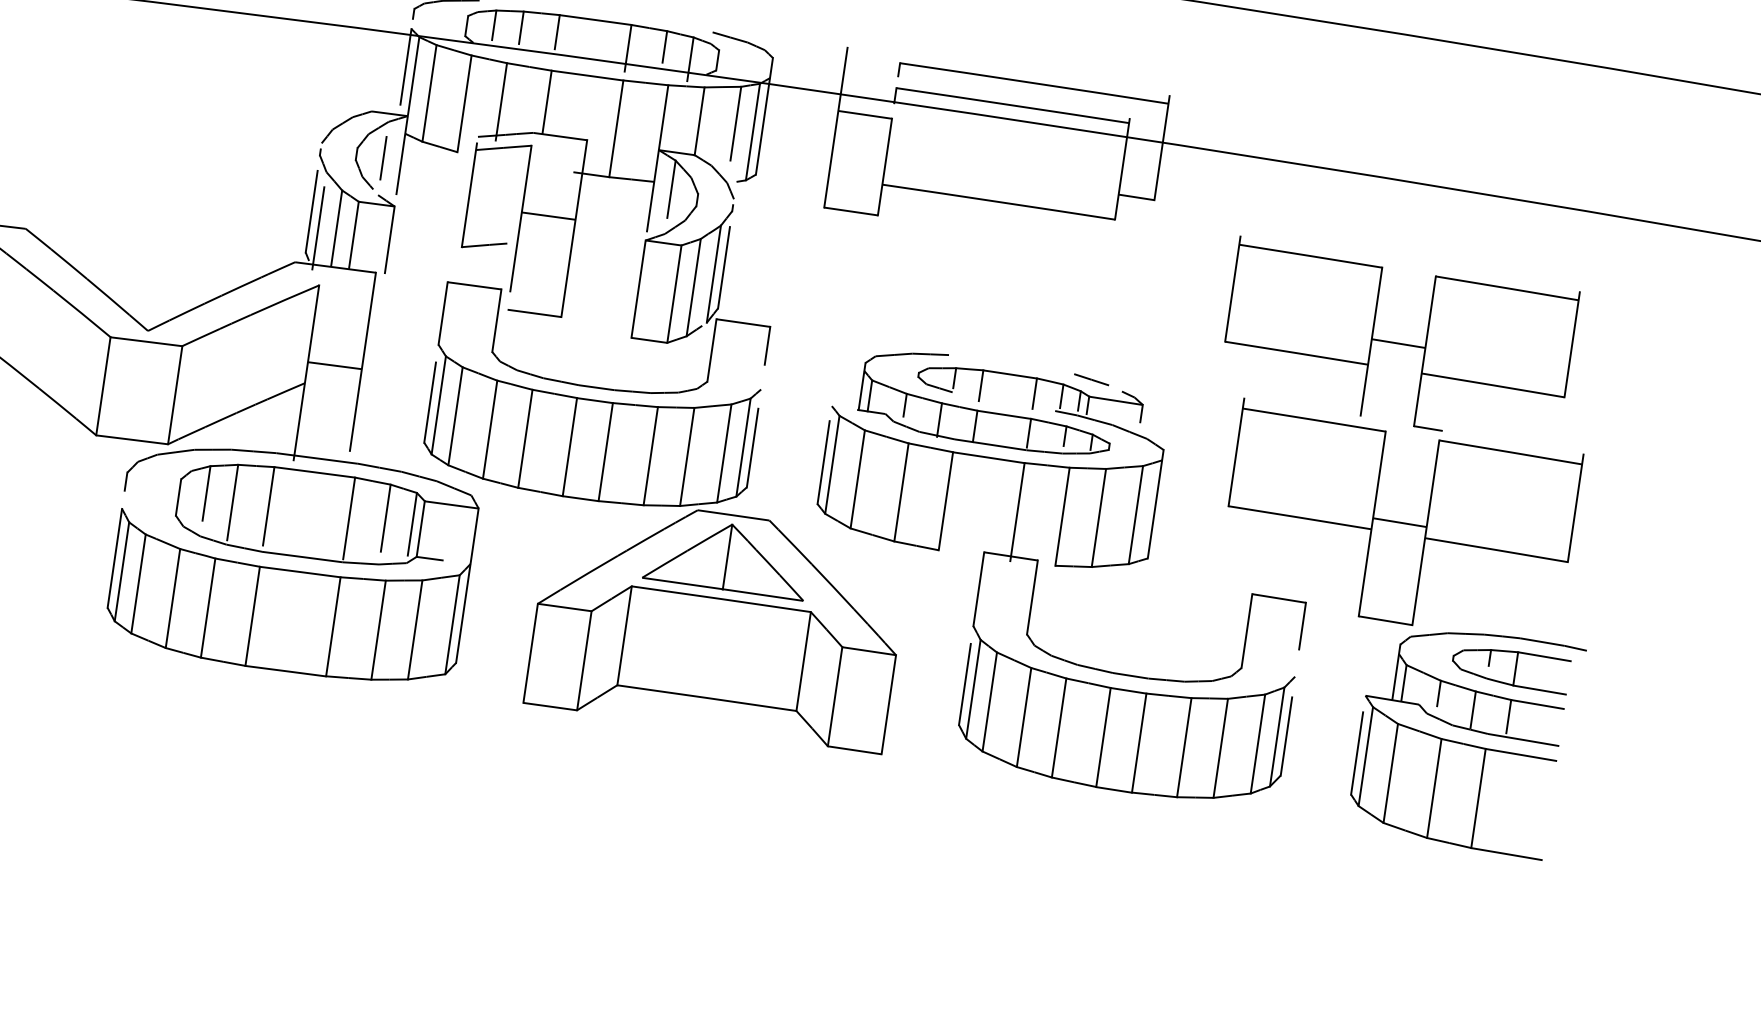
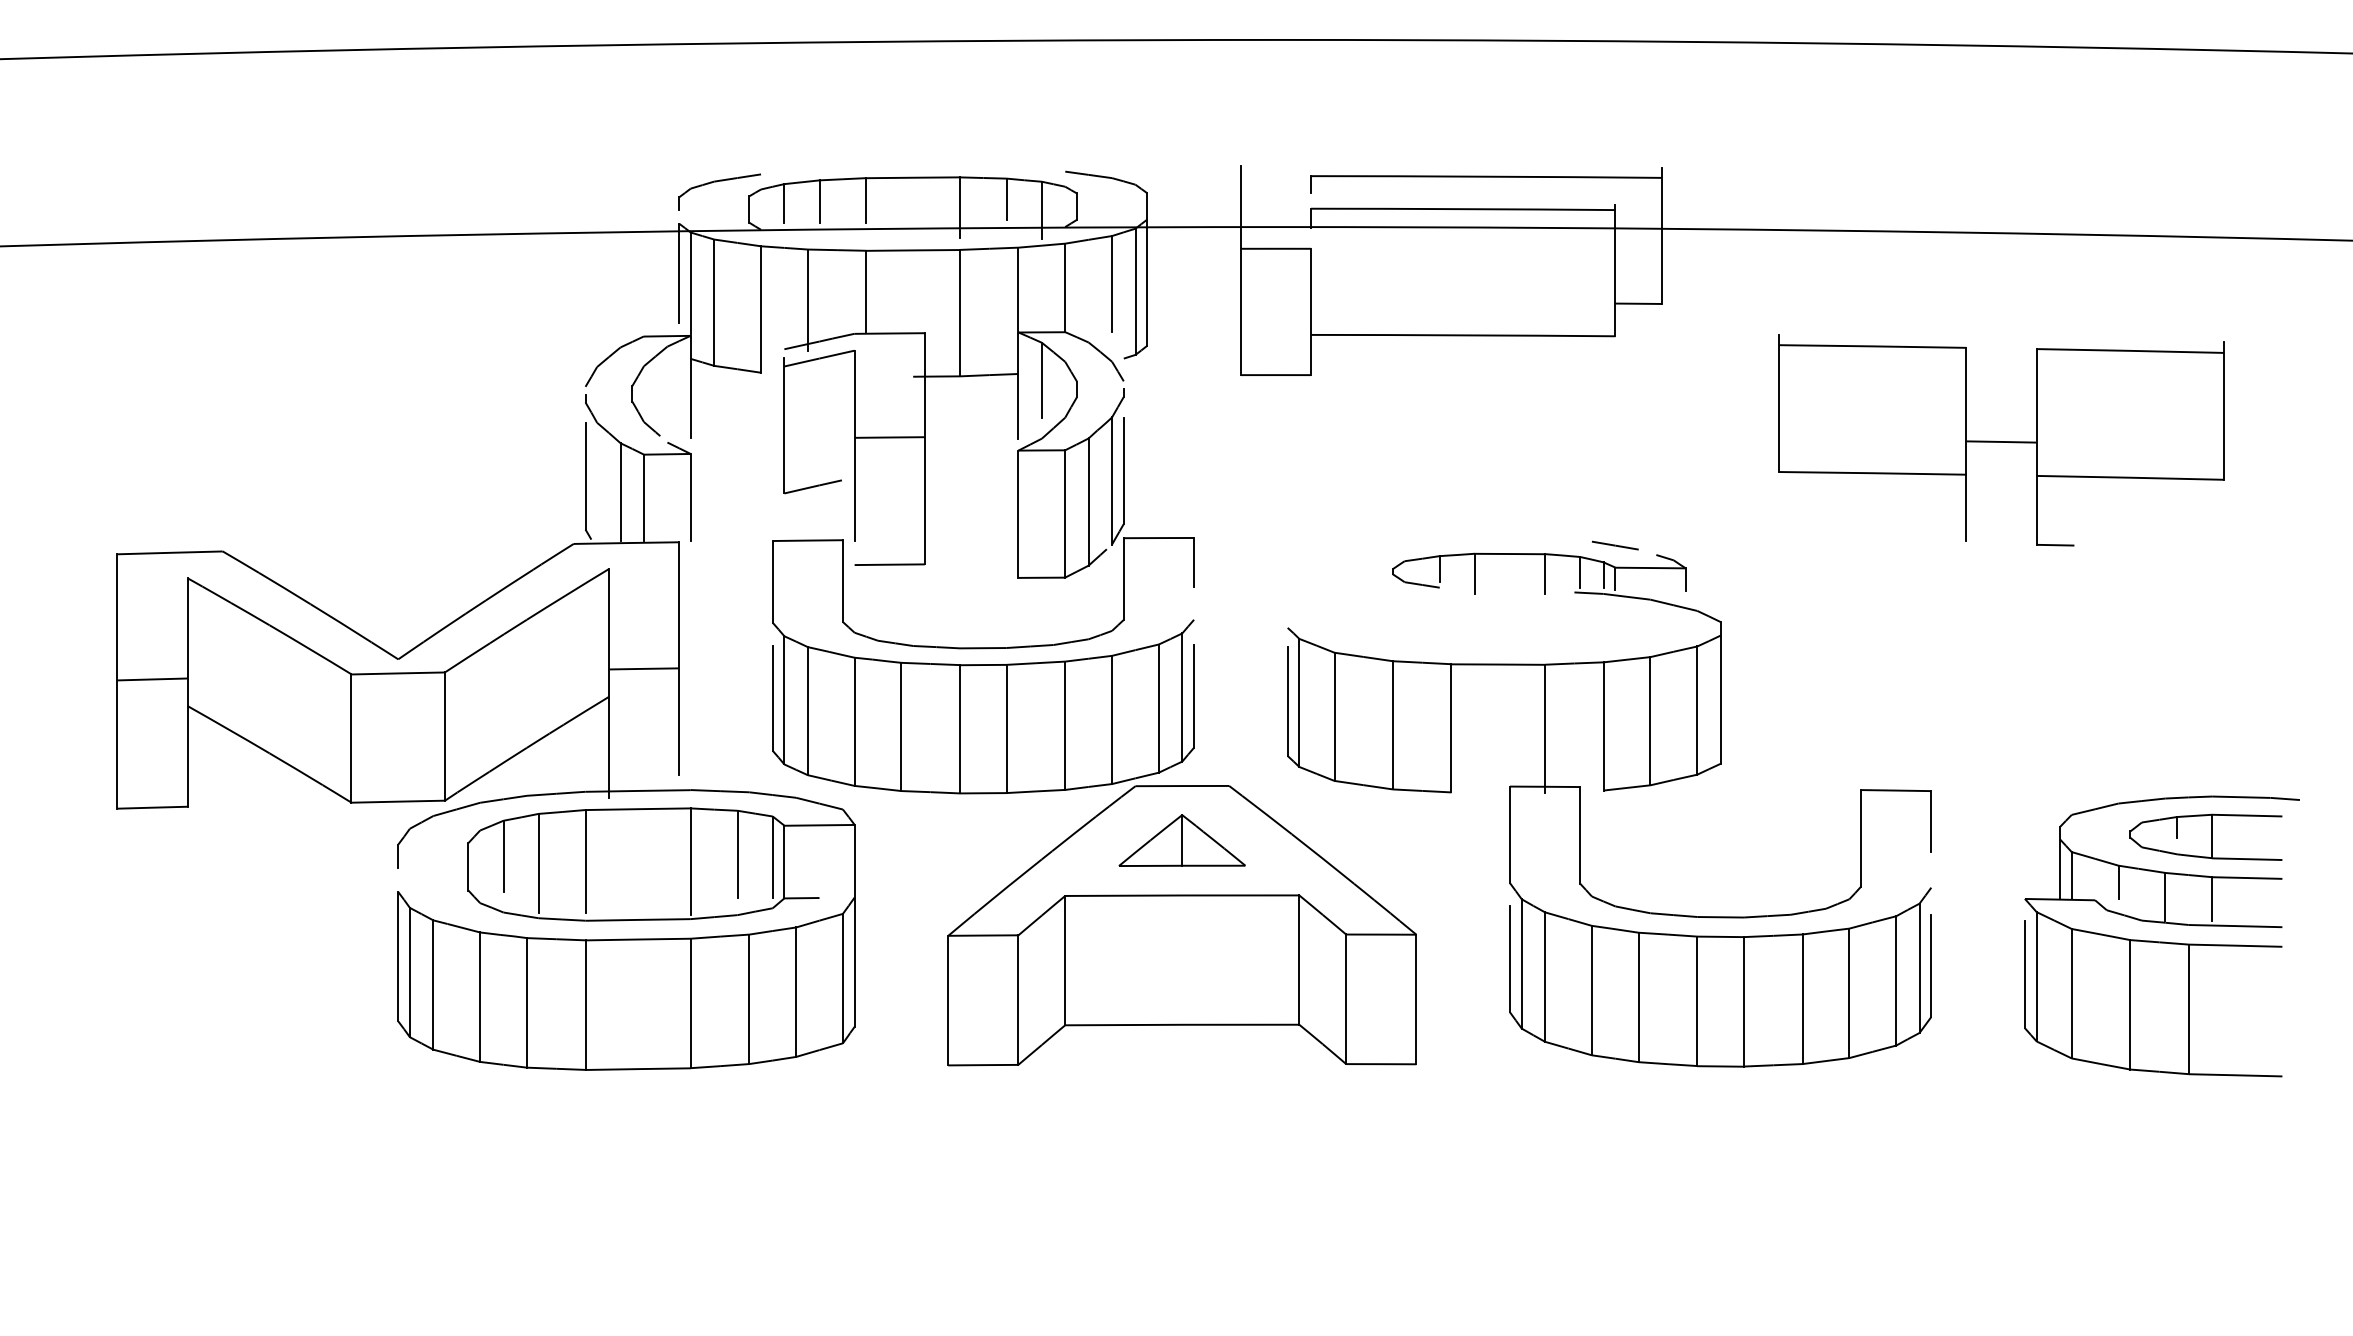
line: (383, 158) -> (667, 394), removed
line: (318, 227) -> (597, 495), removed
part: (985, 411) -> (1485, 605), removed
part: (1399, 522) -> (2036, 670), removed
part: (726, 556) -> (1181, 840), size x0.6

